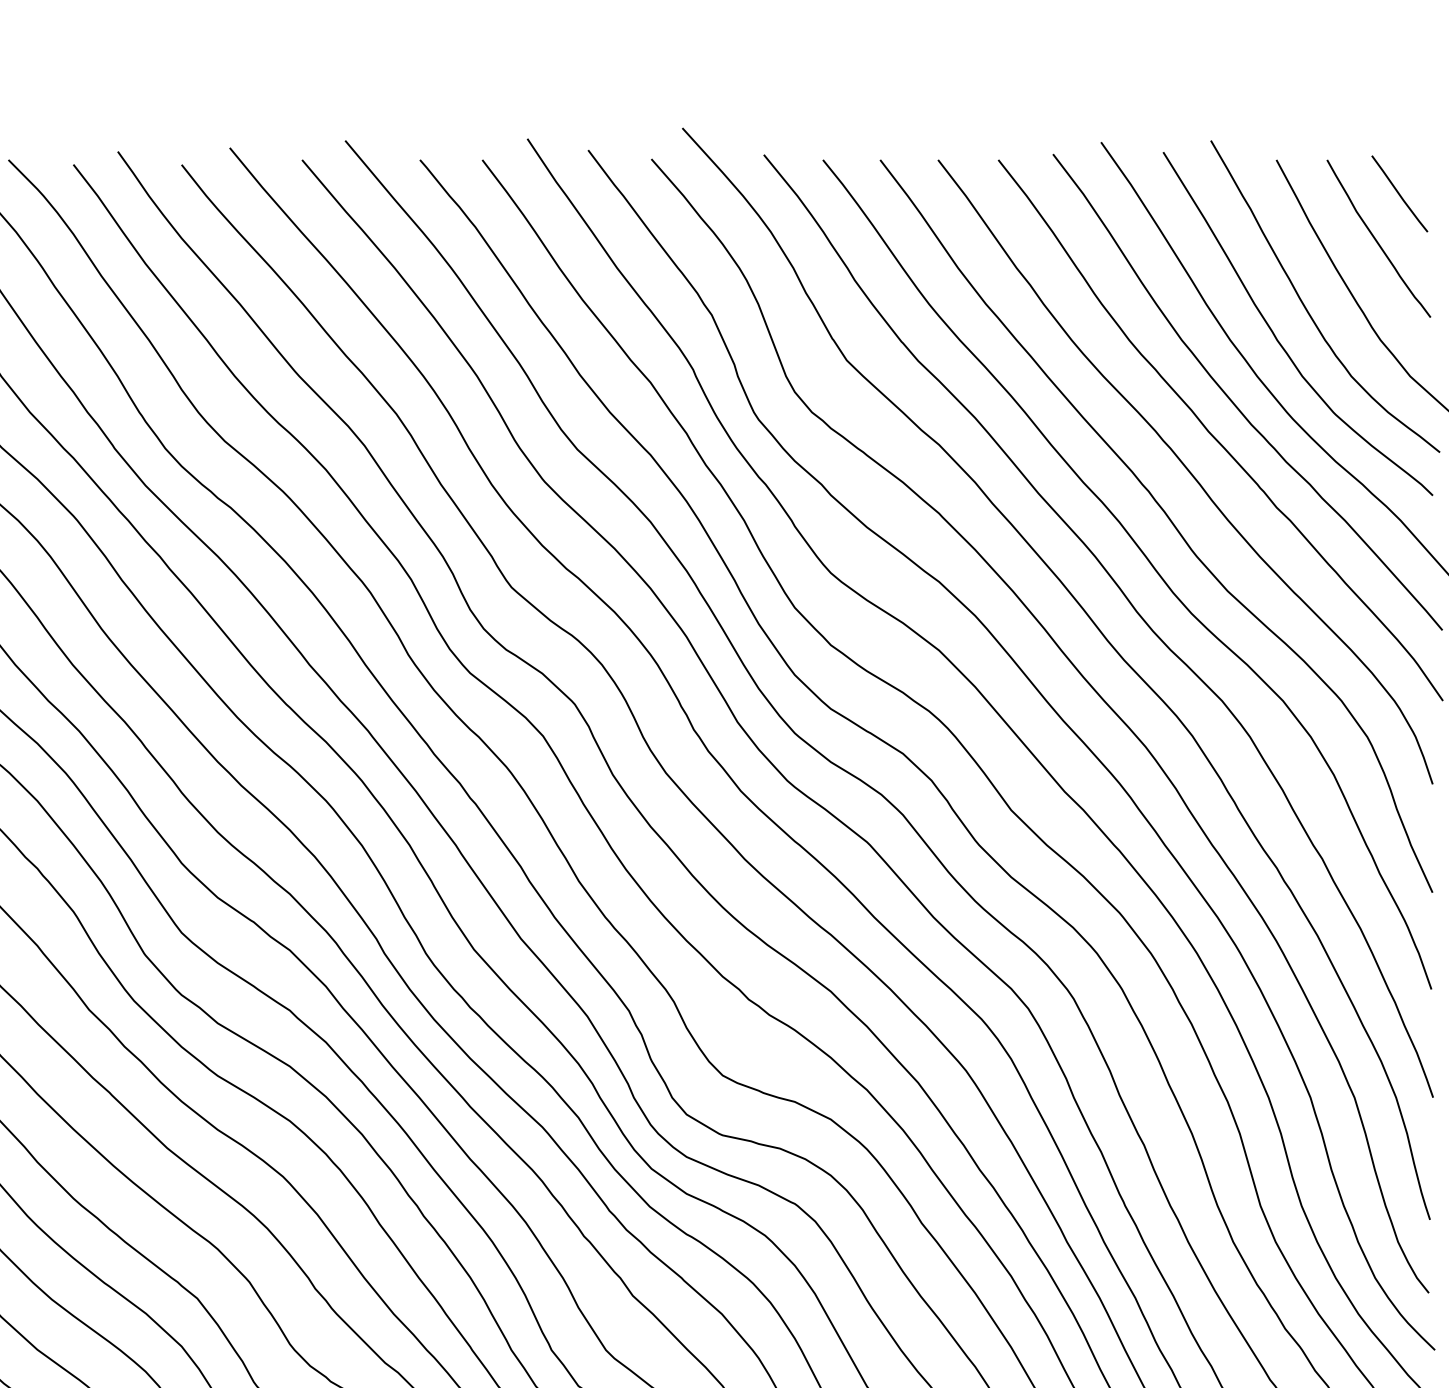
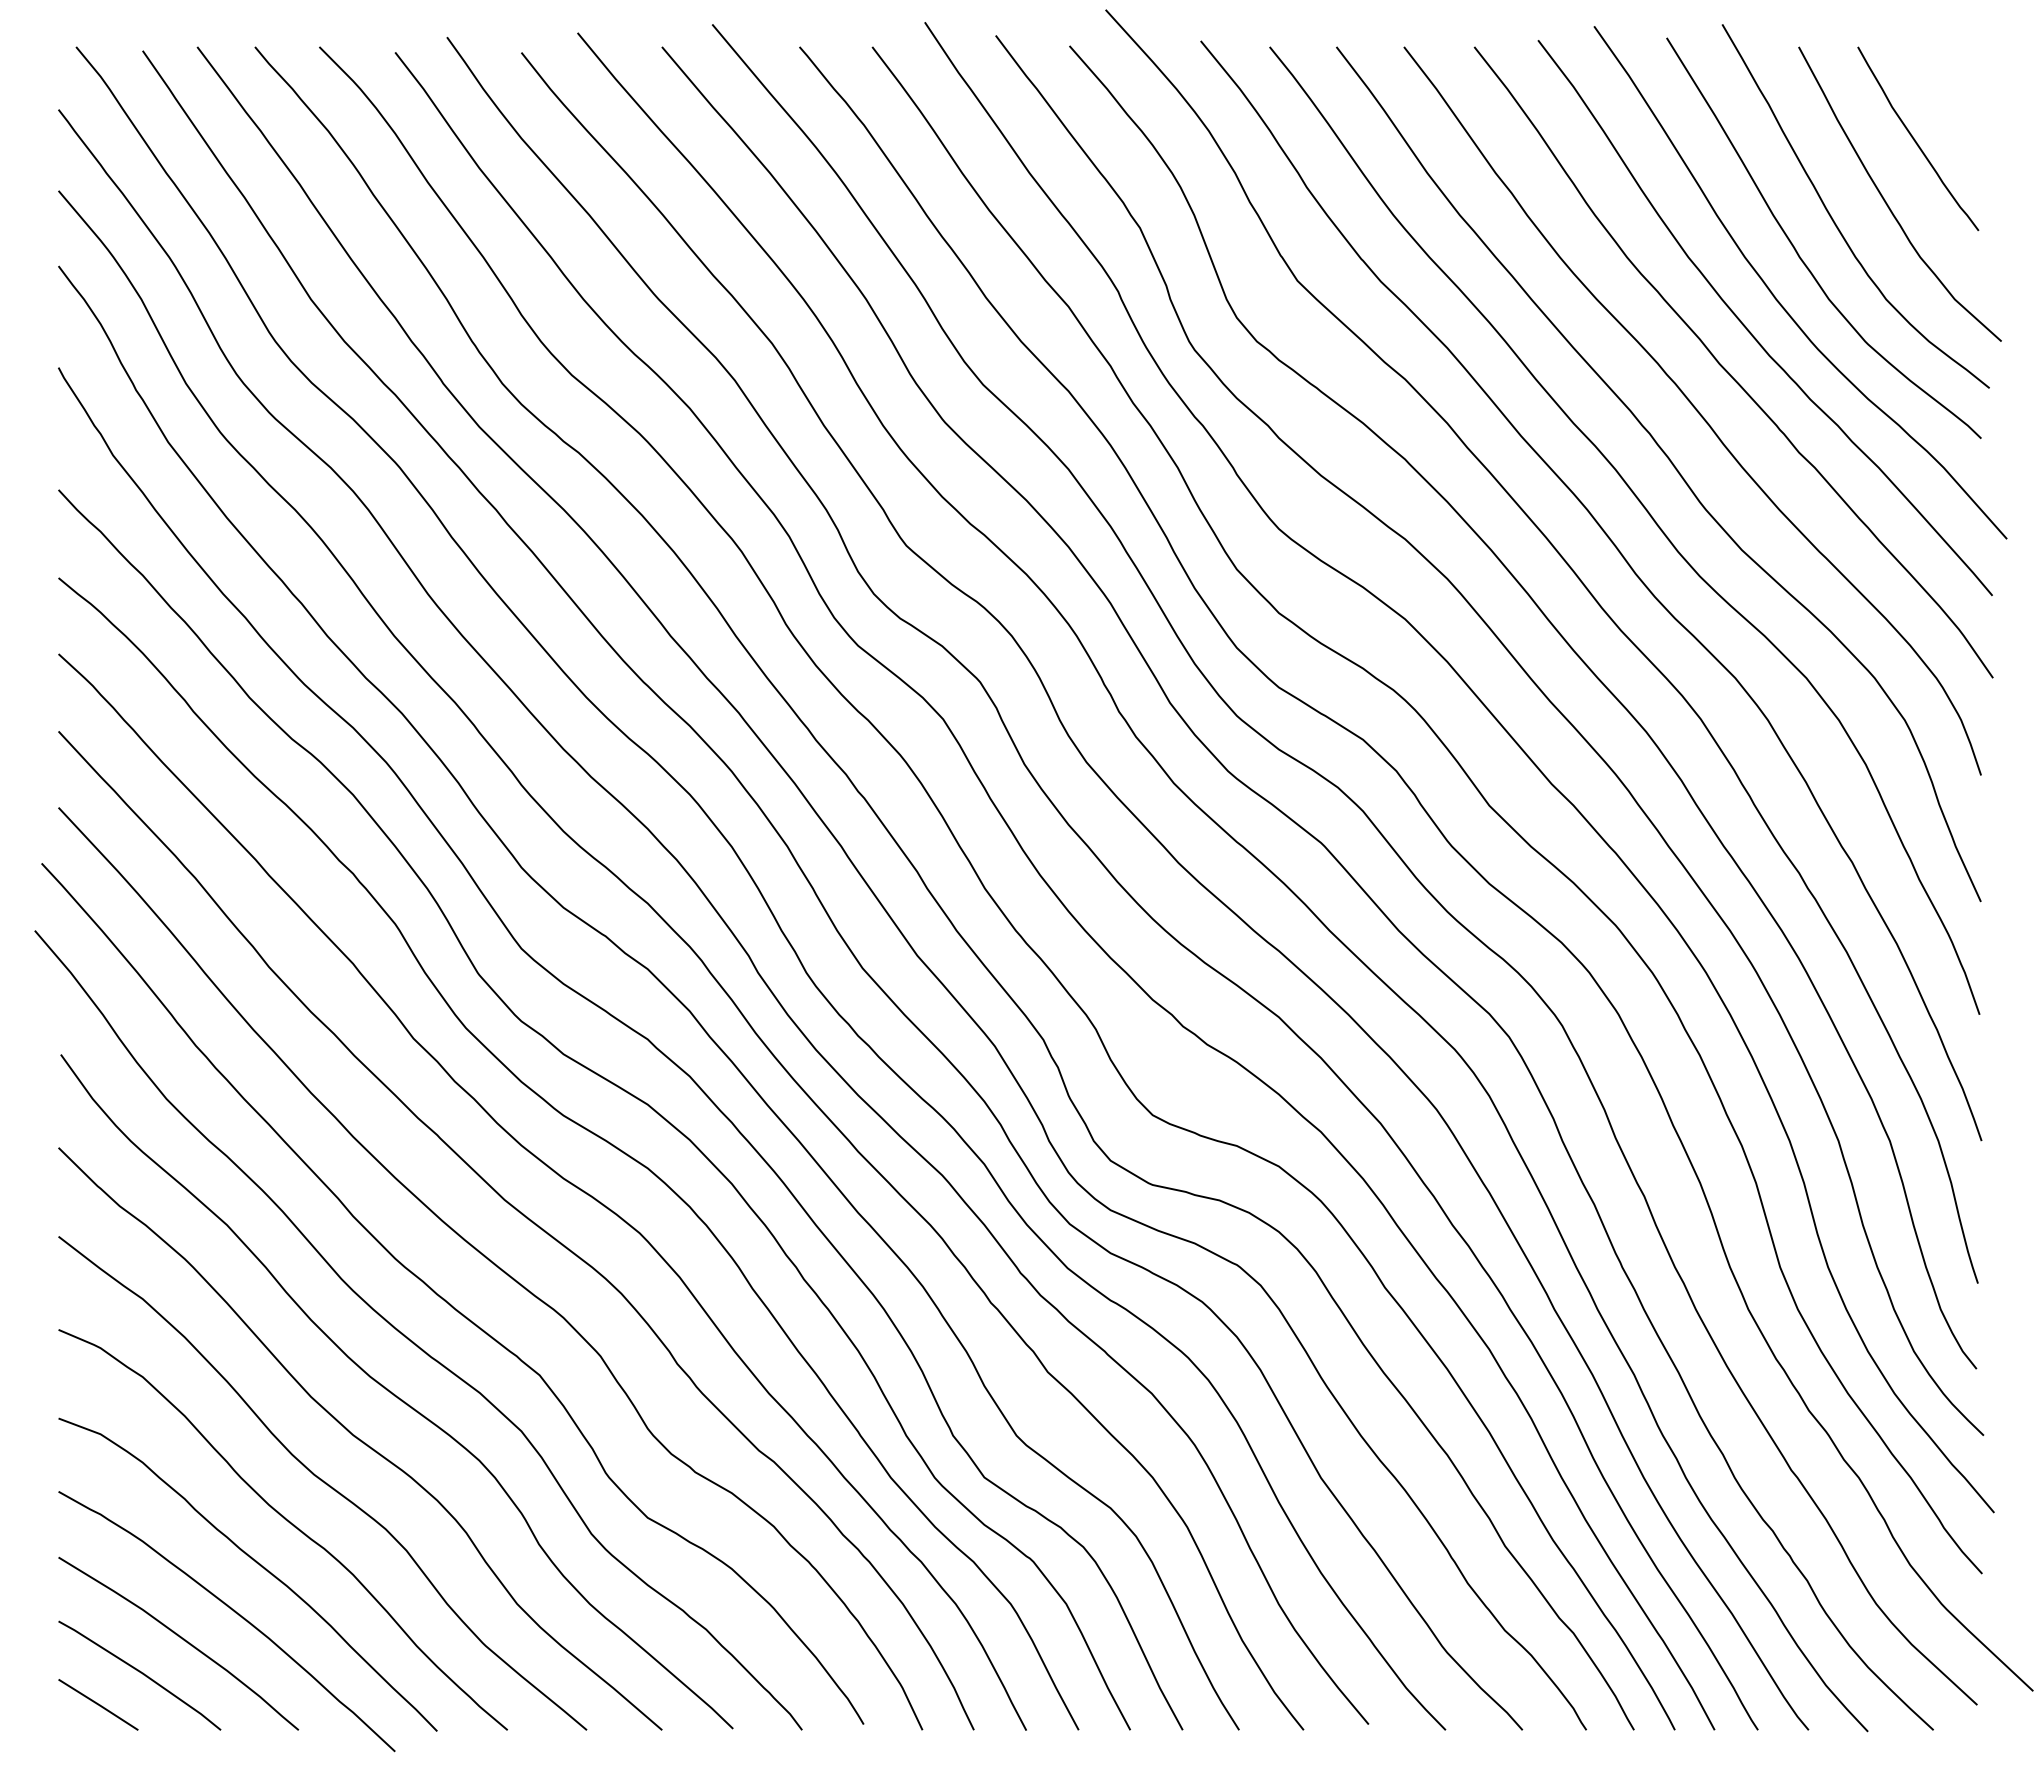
line: (1399, 193) -> (1942, 86), removed

